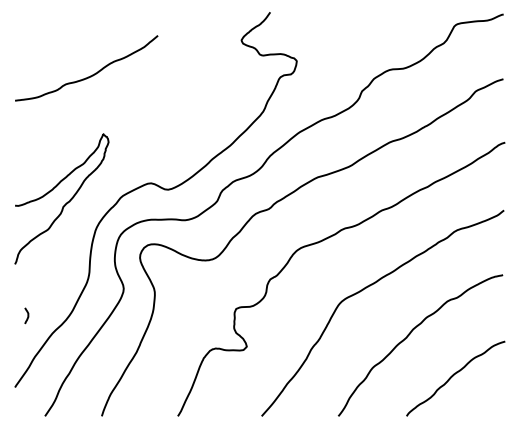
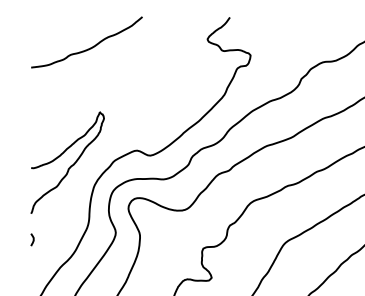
curve: (90, 75) -> (89, 47), moved
curve: (27, 315) -> (33, 239), moved

